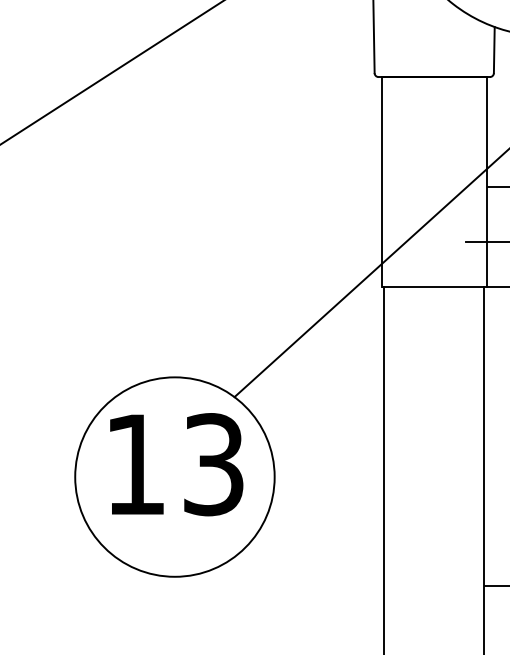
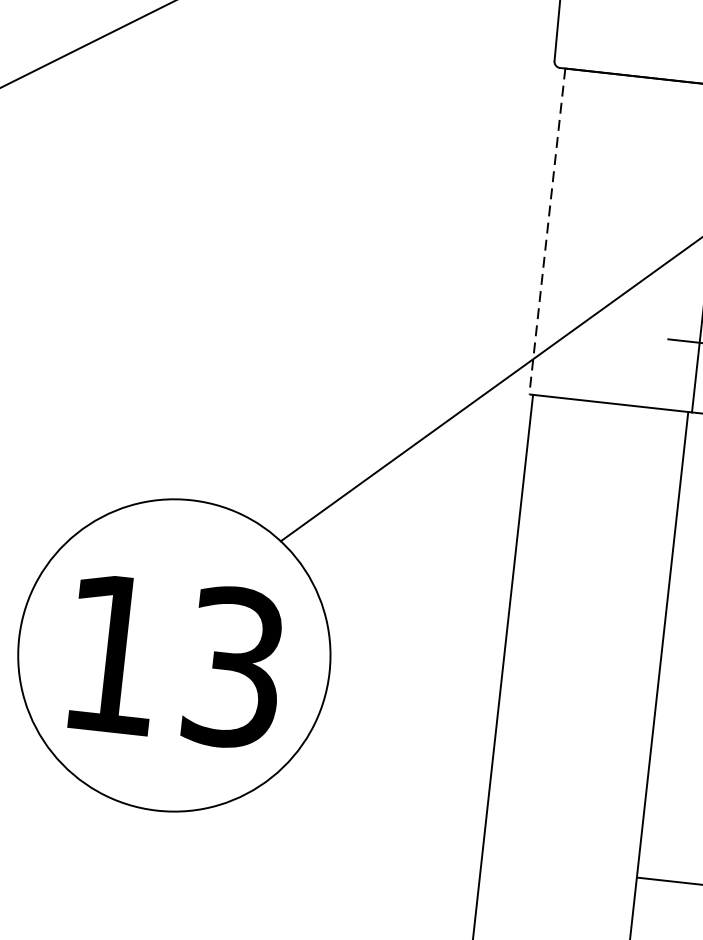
line: (382, 181) -> (548, 231), solid -> dashed
text: (176, 464) -> (176, 661), moved

